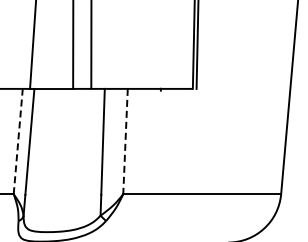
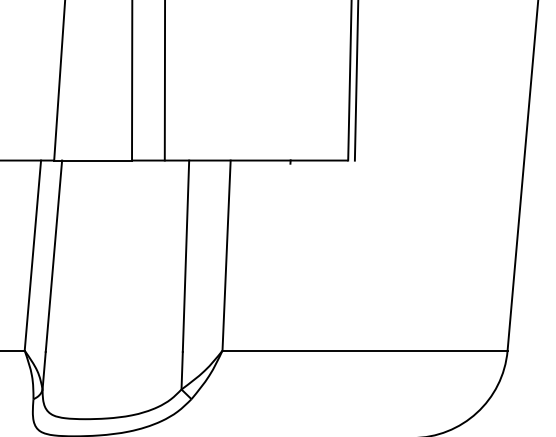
line: (18, 141) -> (33, 255), dashed -> solid
line: (125, 141) -> (226, 255), dashed -> solid

